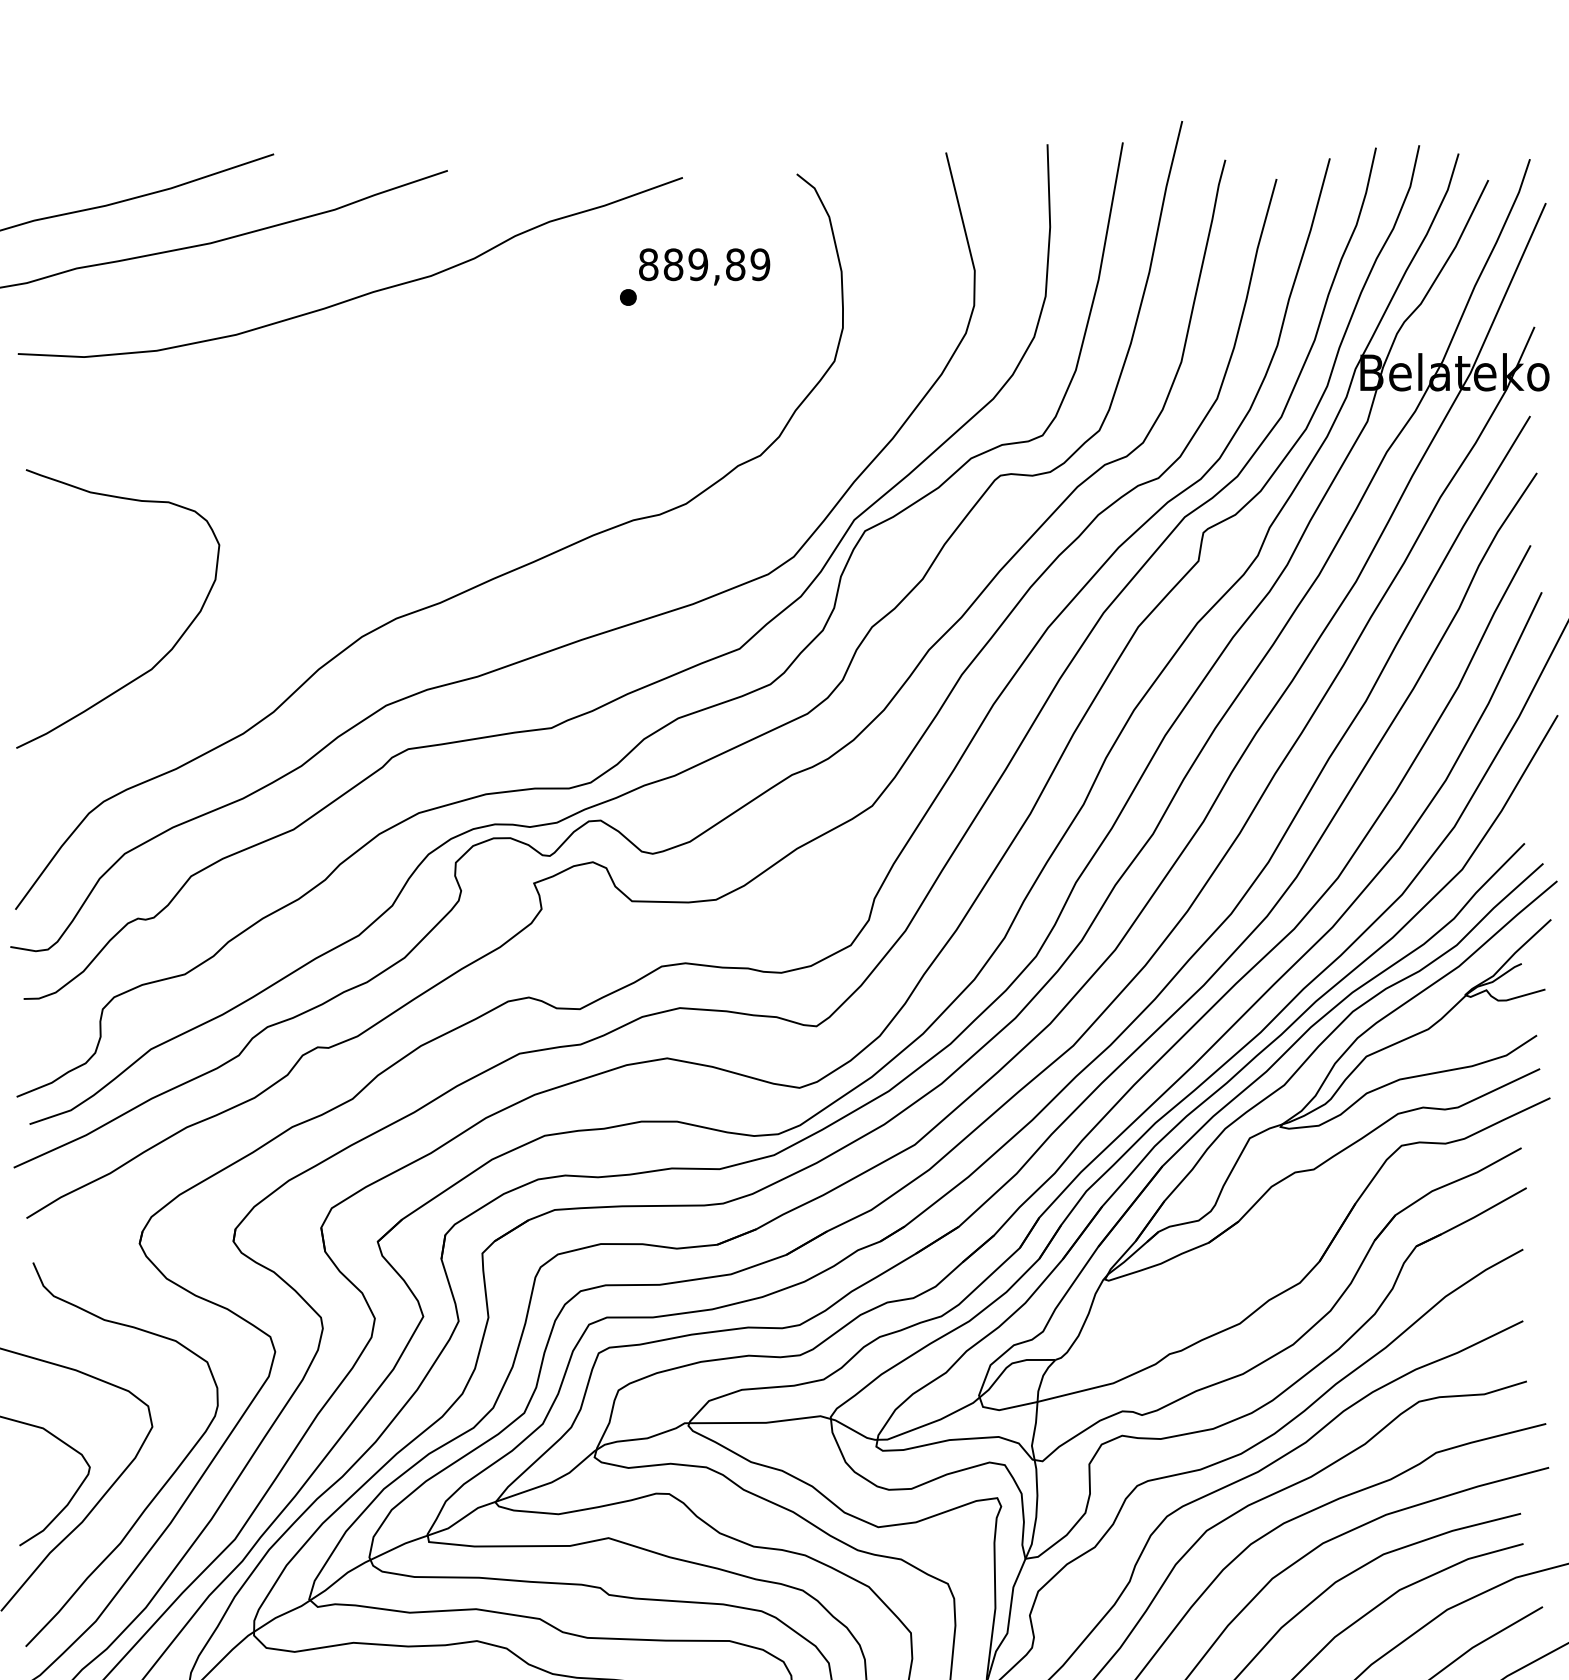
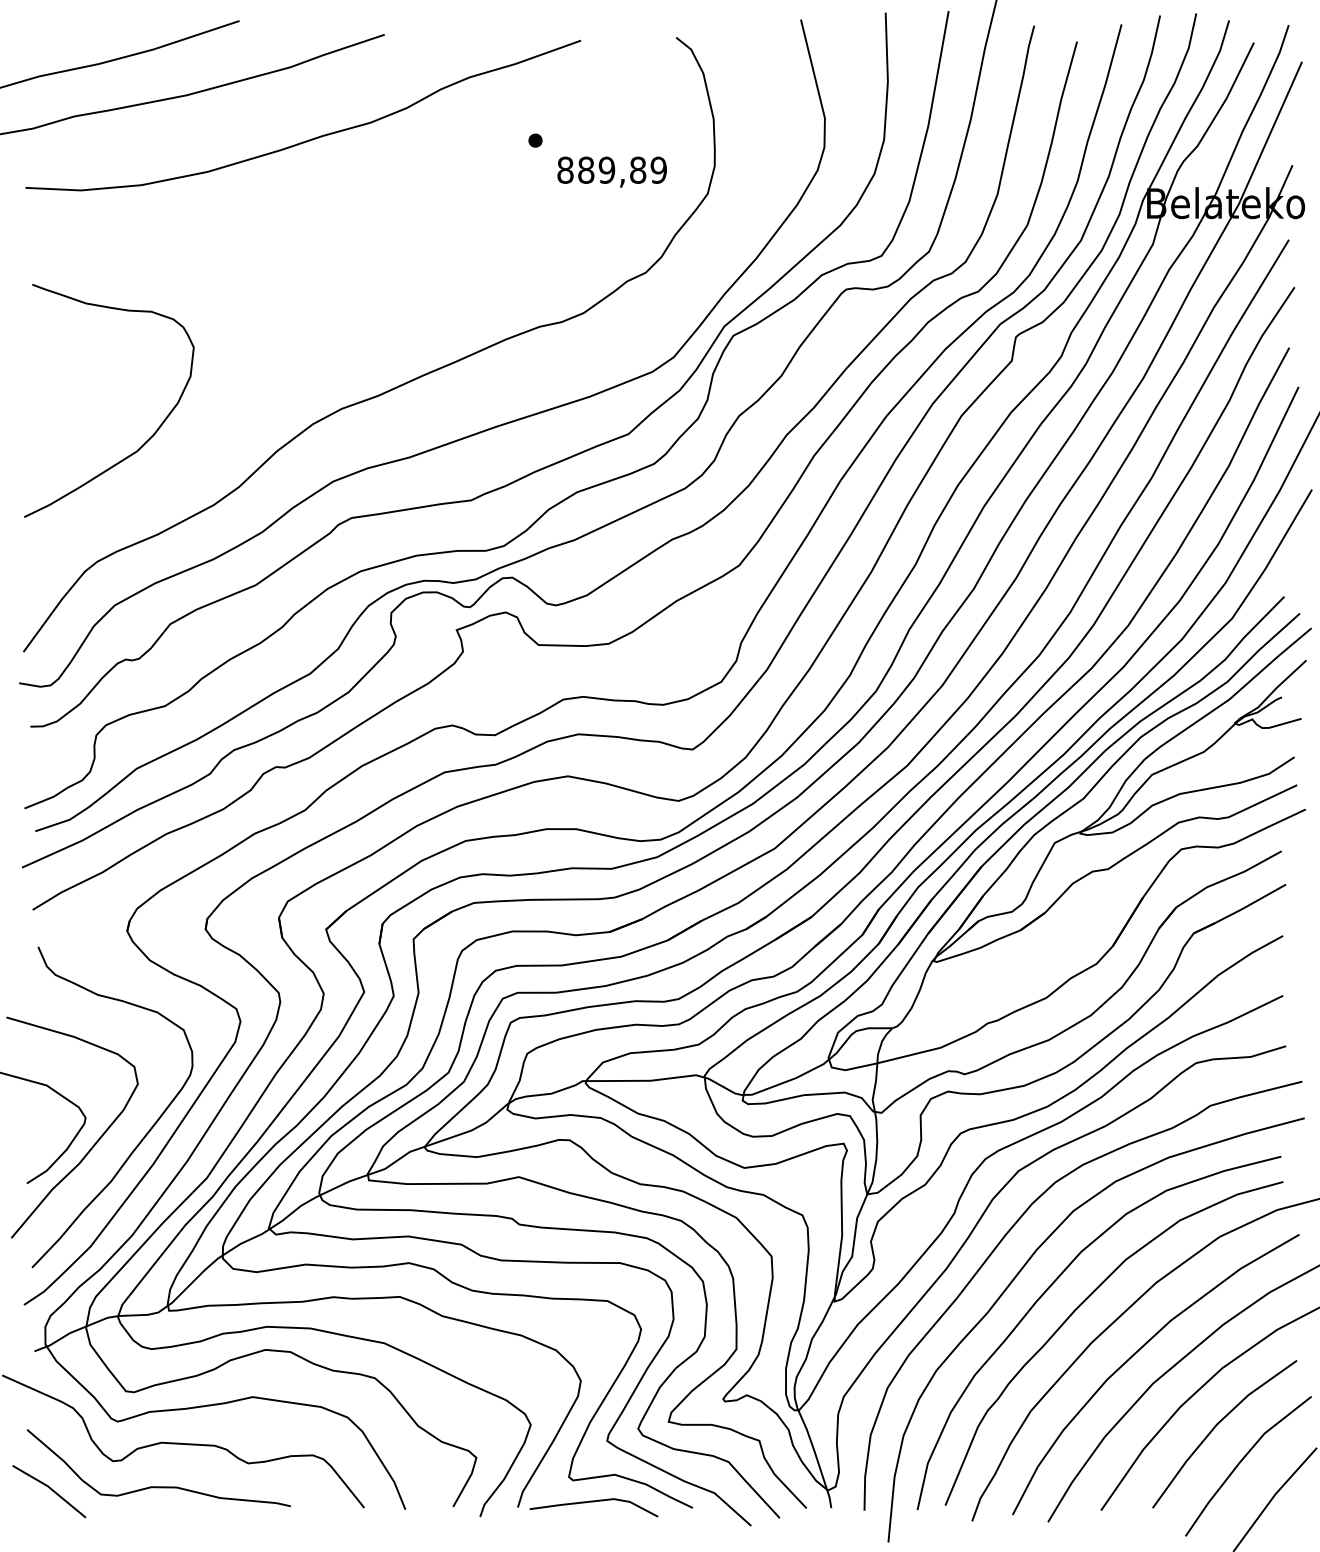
text: (703, 266) -> (611, 171), moved

